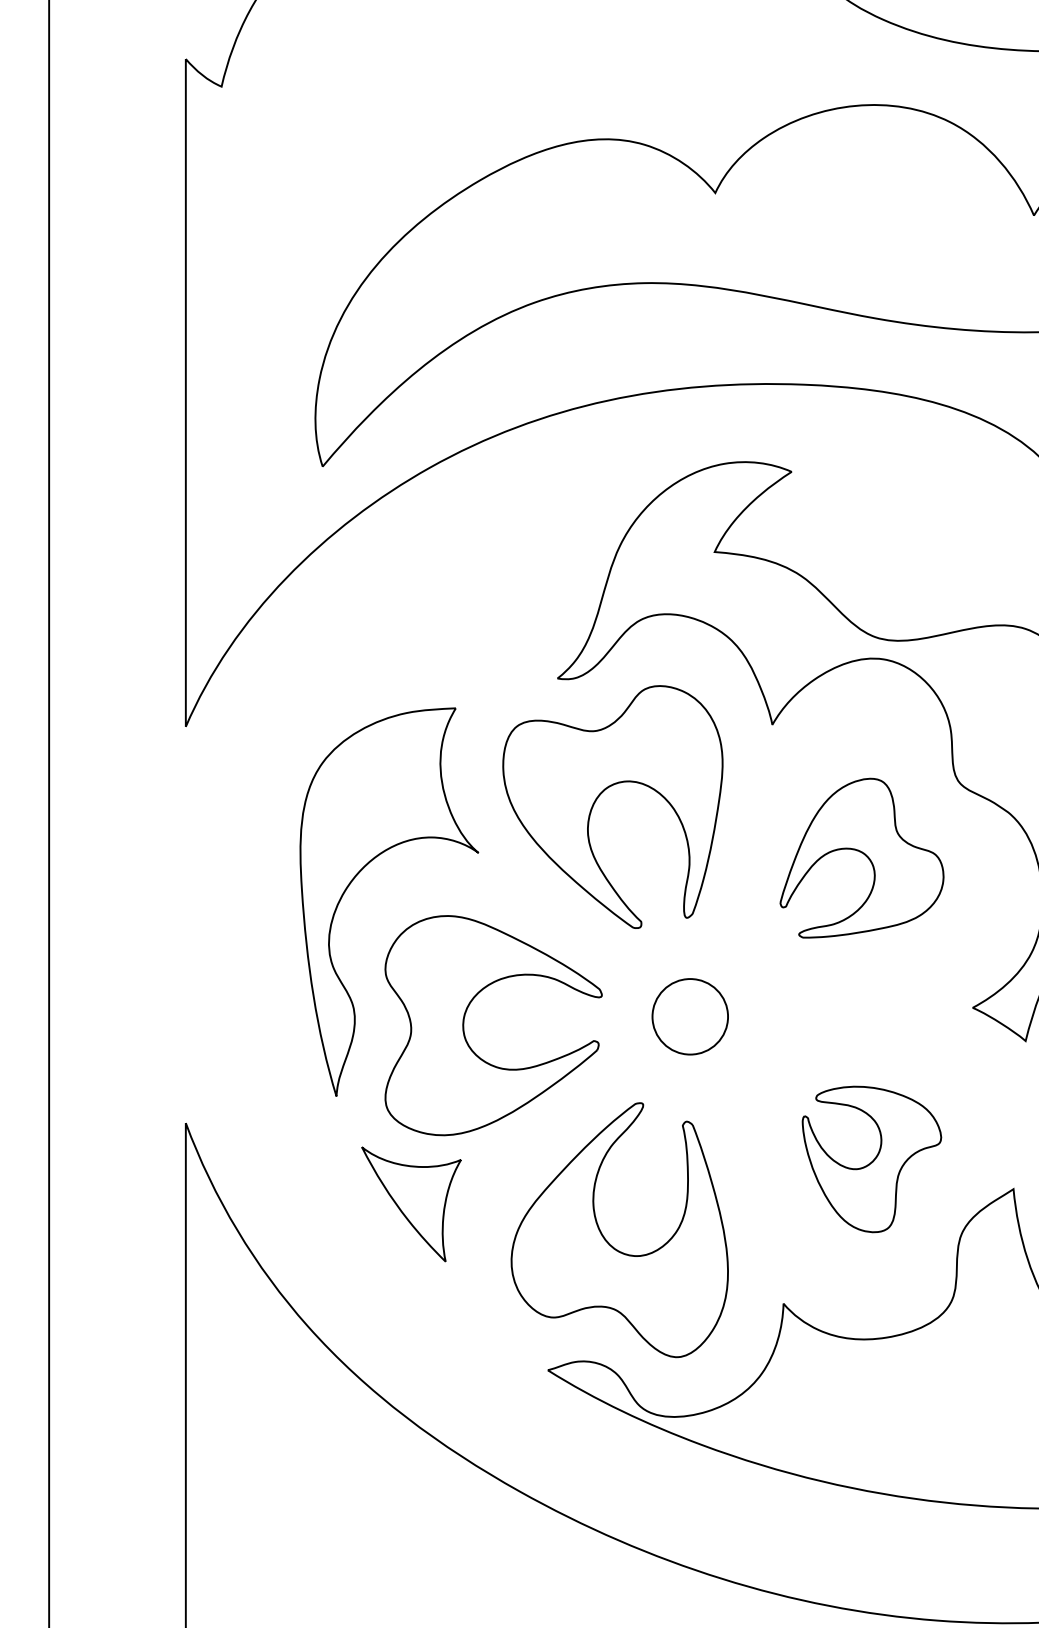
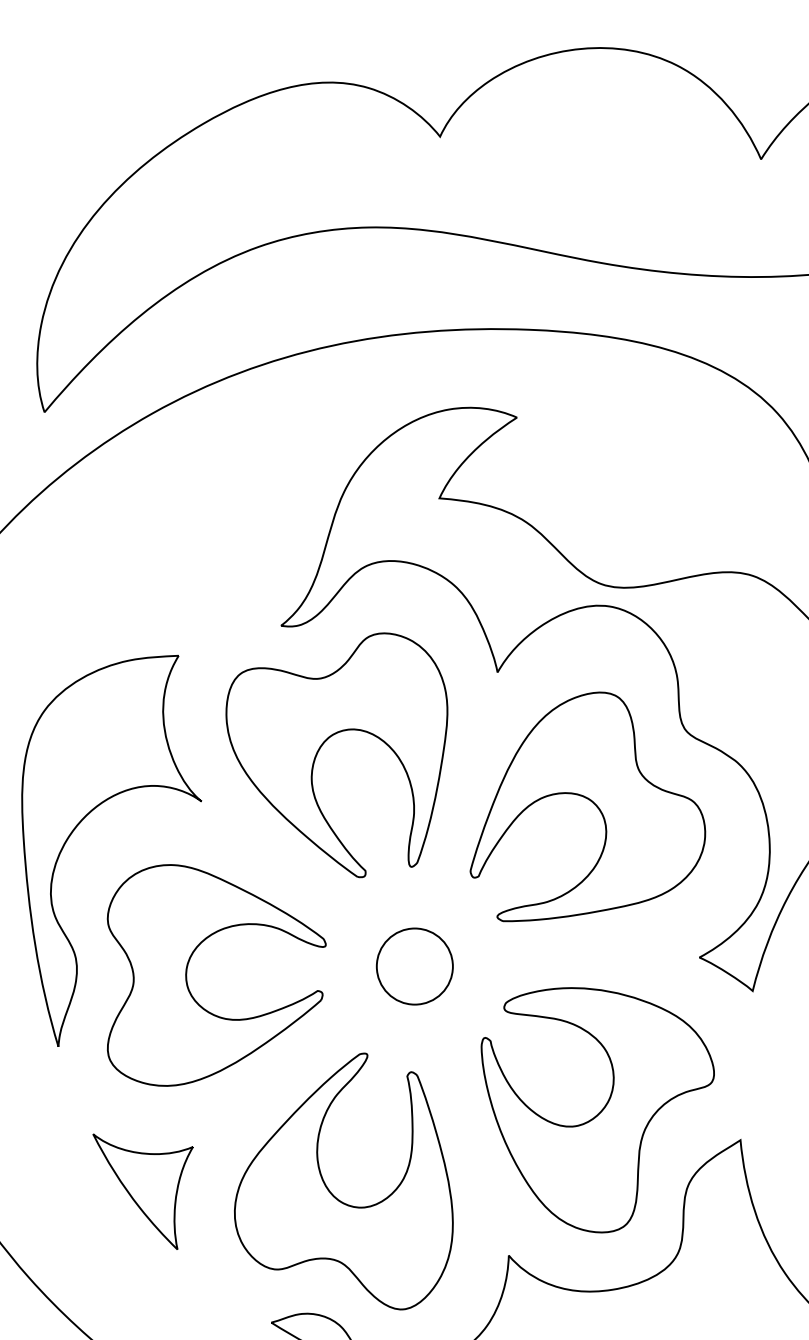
part: (861, 857) -> (587, 806), size x1.43
part: (871, 1159) -> (597, 1110), size x1.67
part: (411, 1204) -> (143, 1191), moved

